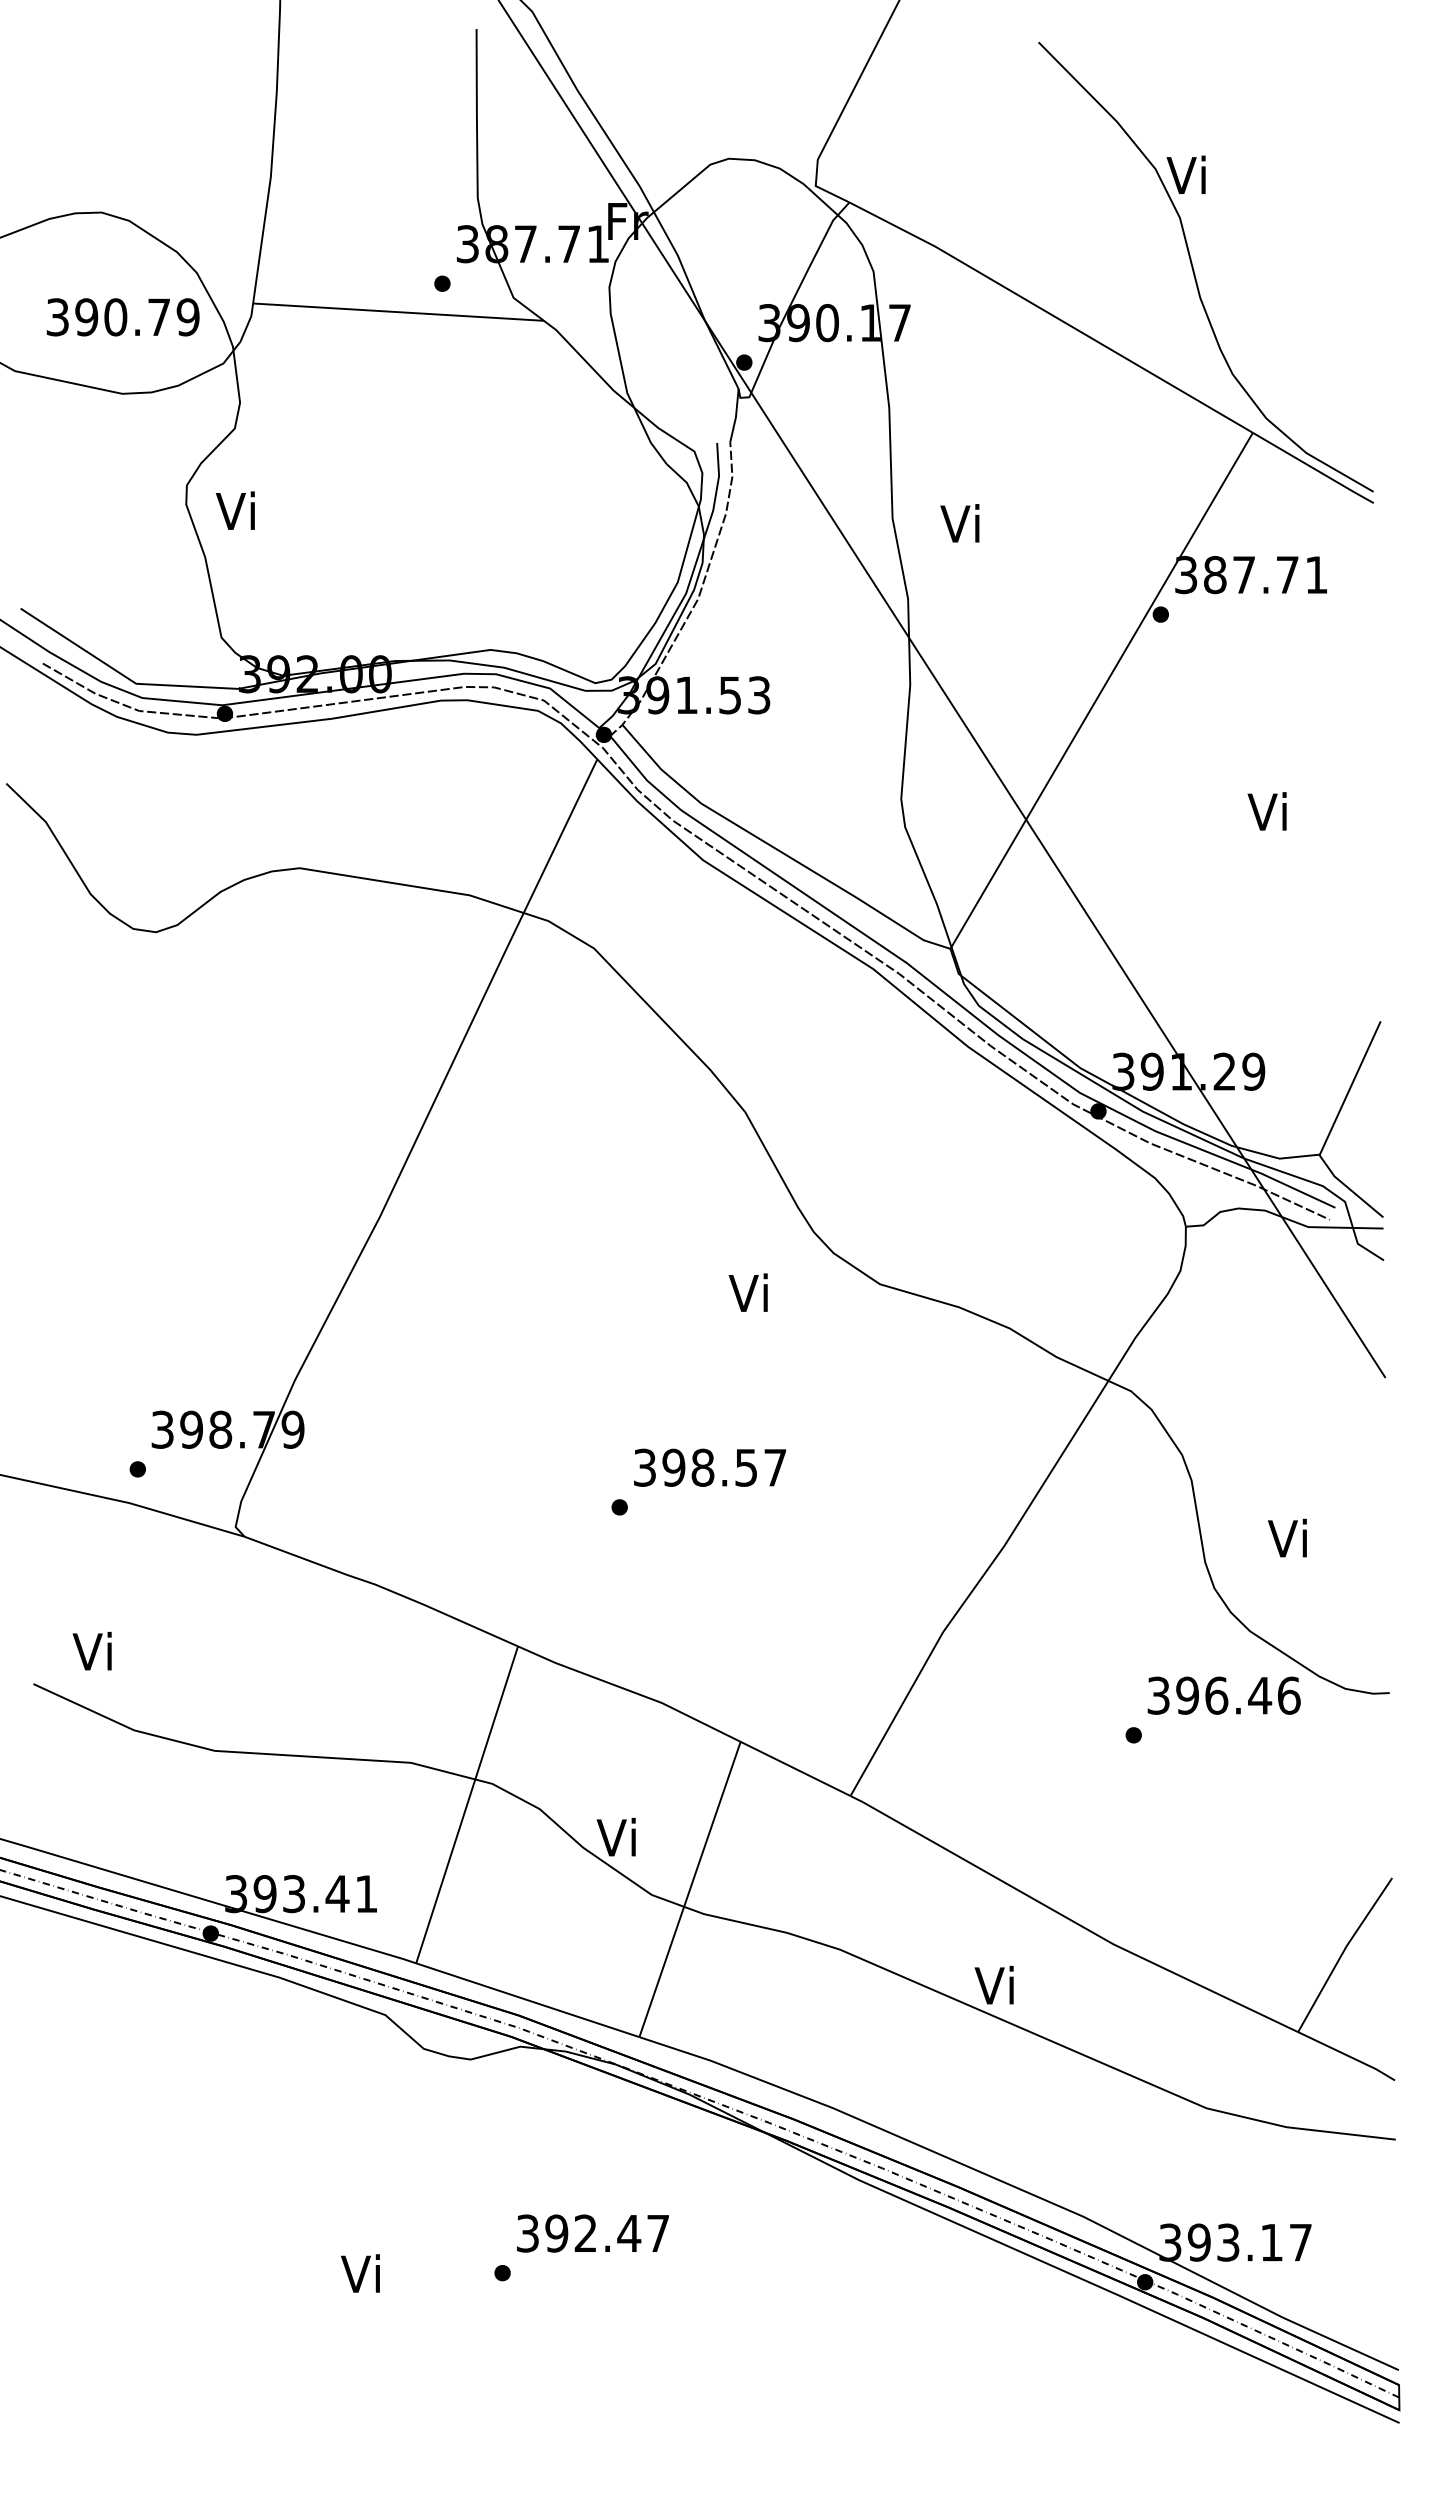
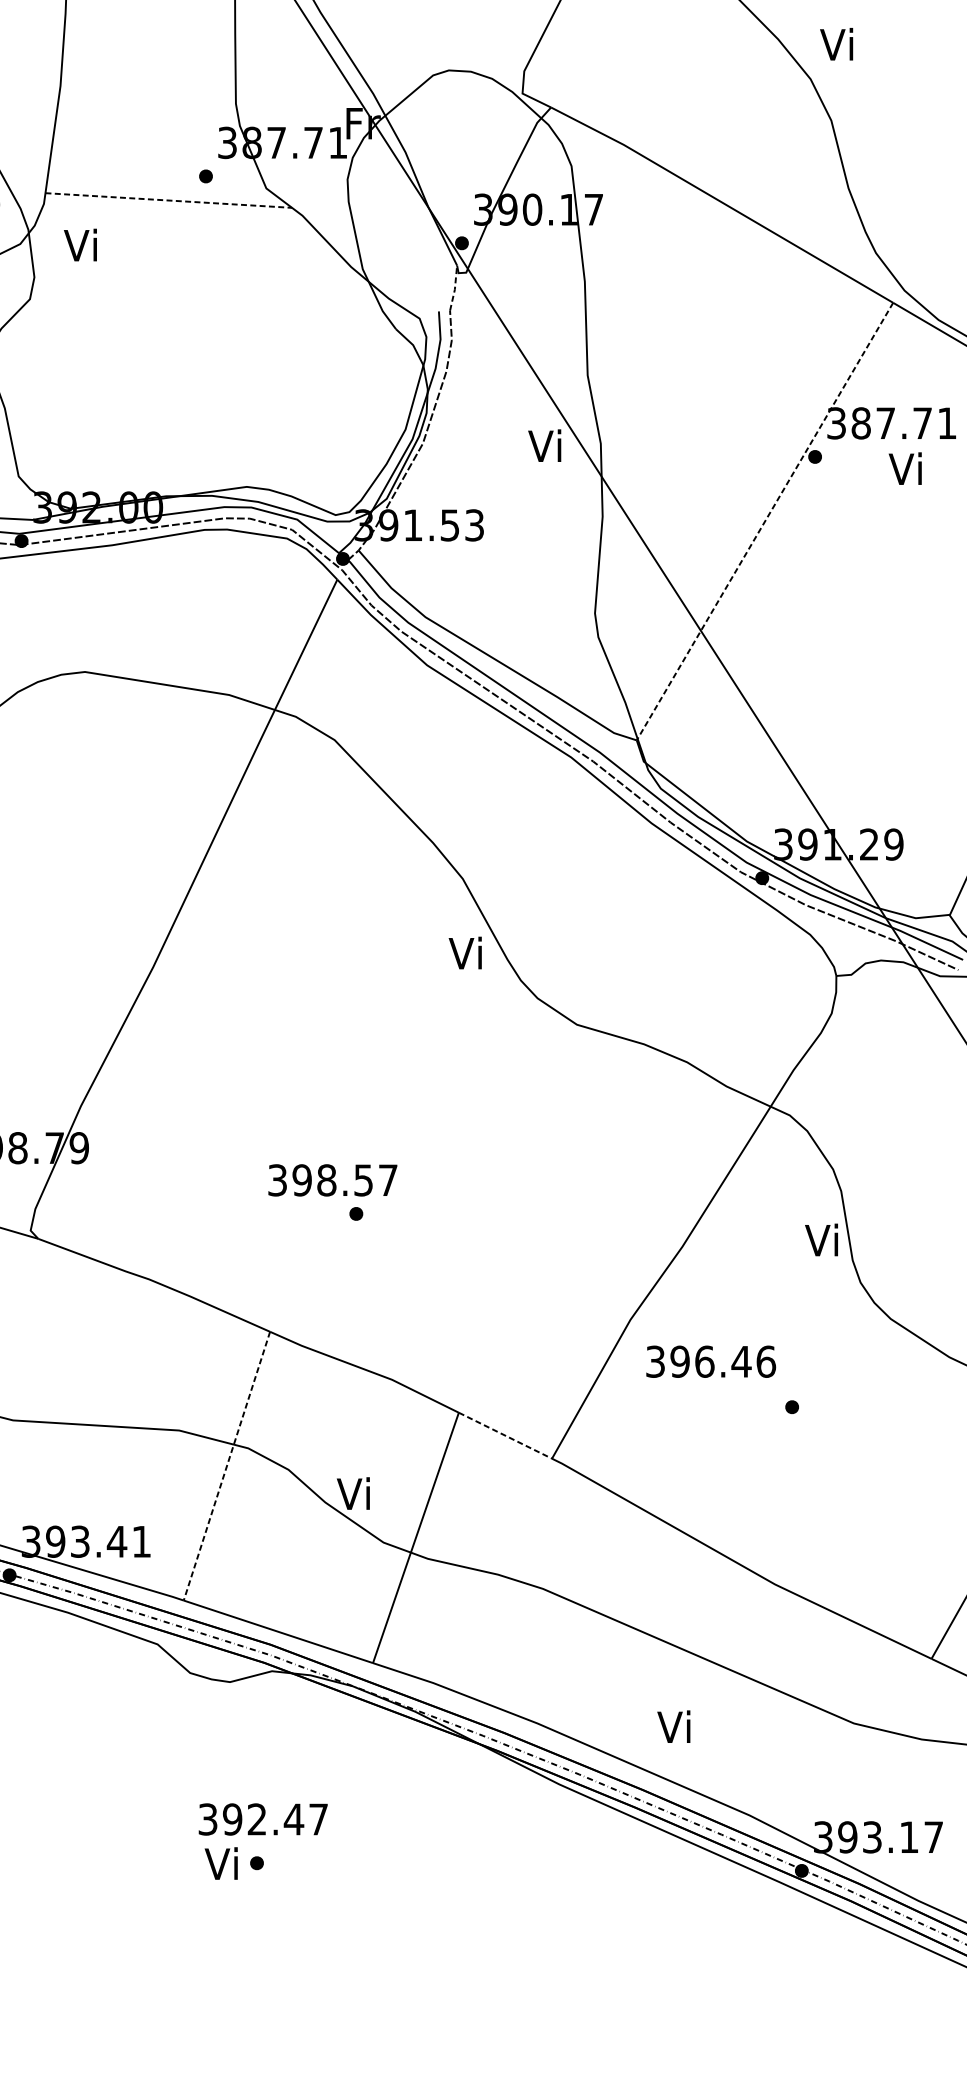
text: (1185, 174) -> (836, 43), moved
line: (398, 312) -> (168, 200), solid -> dashed
line: (736, 416) -> (455, 288), solid -> dashed
text: (234, 510) -> (79, 244), moved
text: (959, 523) -> (544, 445), moved
line: (1101, 691) -> (764, 522), solid -> dashed
text: (1266, 811) -> (904, 468), moved
text: (747, 1292) -> (464, 952), moved
text: (710, 1467) -> (333, 1180), moved
text: (1286, 1537) -> (820, 1239), moved
text: (1223, 1695) -> (710, 1361), moved
line: (796, 1769) -> (506, 1436), solid -> dashed
line: (466, 1805) -> (226, 1466), solid -> dashed
text: (993, 1985) -> (673, 1727), moved
text: (592, 2233) -> (262, 1819), moved
text: (360, 2273) -> (221, 1863), moved

